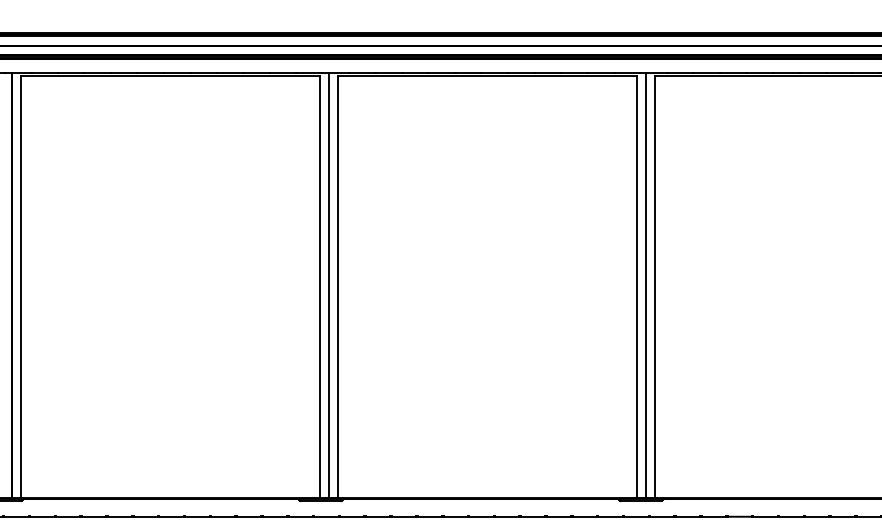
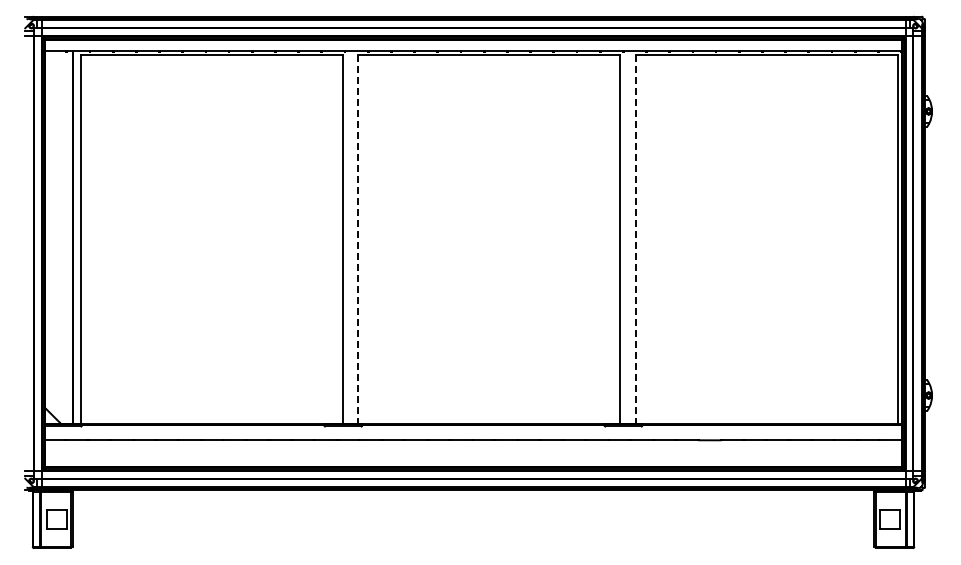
line: (329, 285) -> (350, 237), removed
line: (645, 285) -> (627, 237), removed
line: (338, 287) -> (358, 239), solid -> dashed
line: (654, 287) -> (635, 239), solid -> dashed

